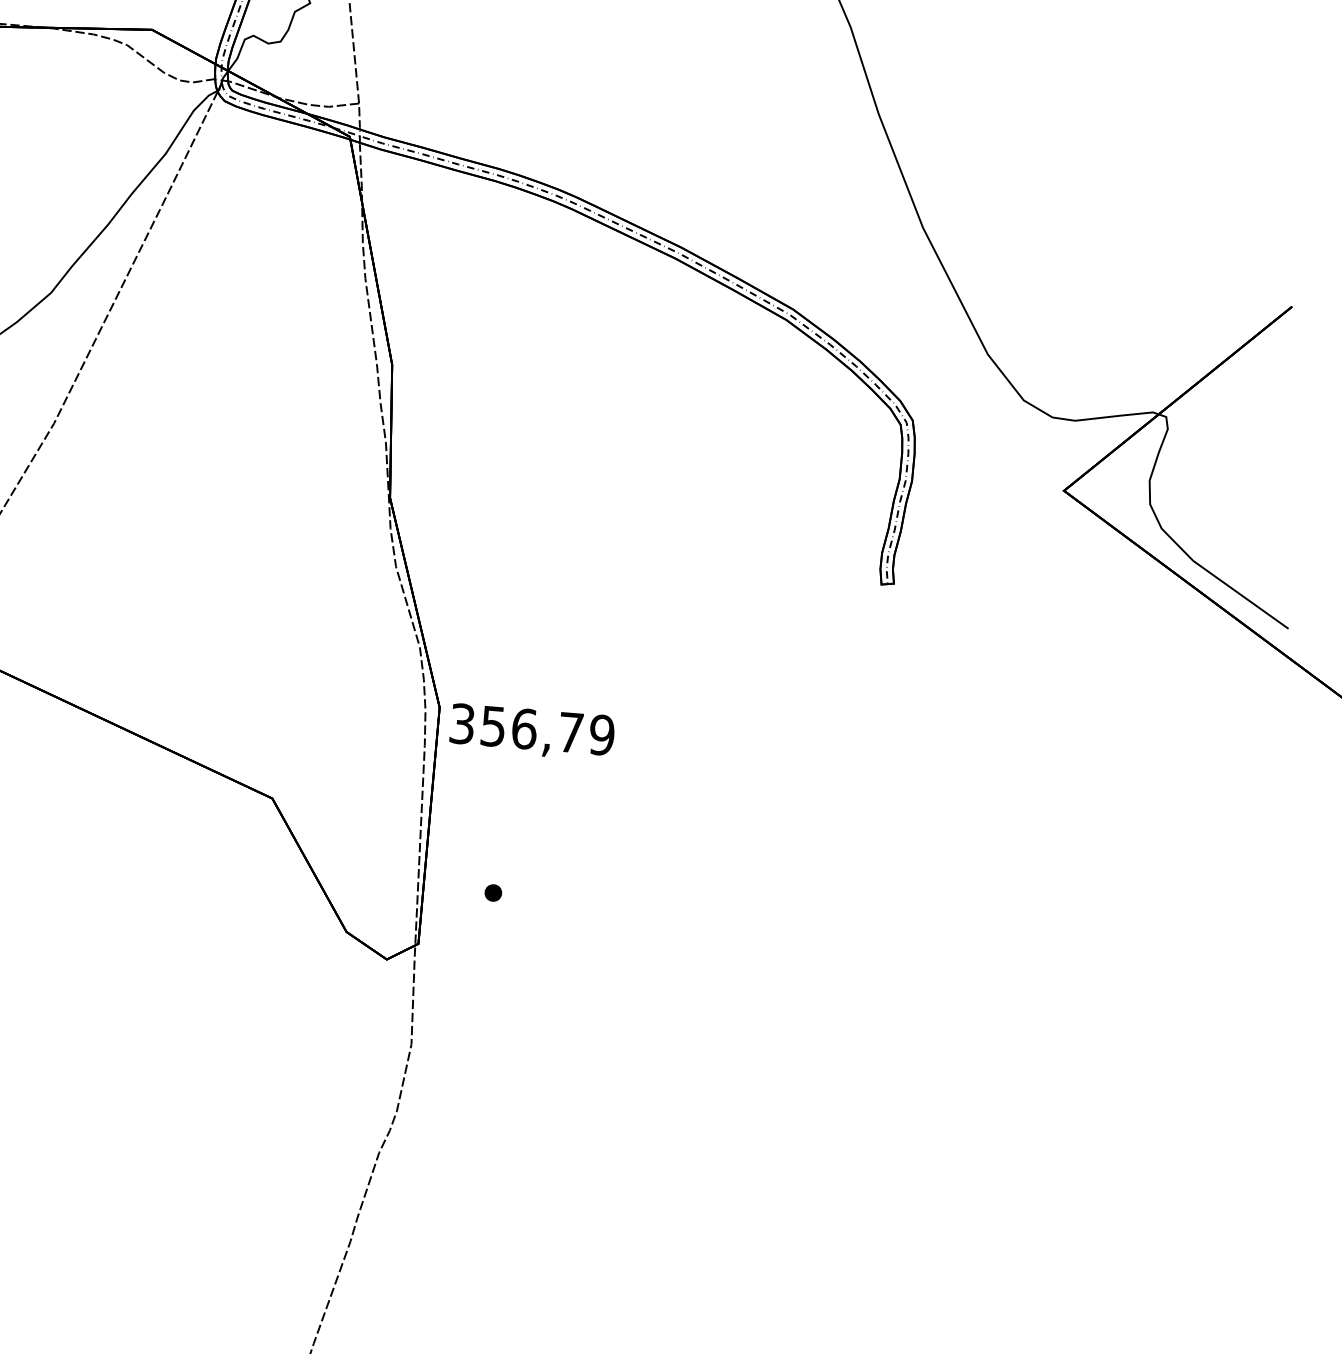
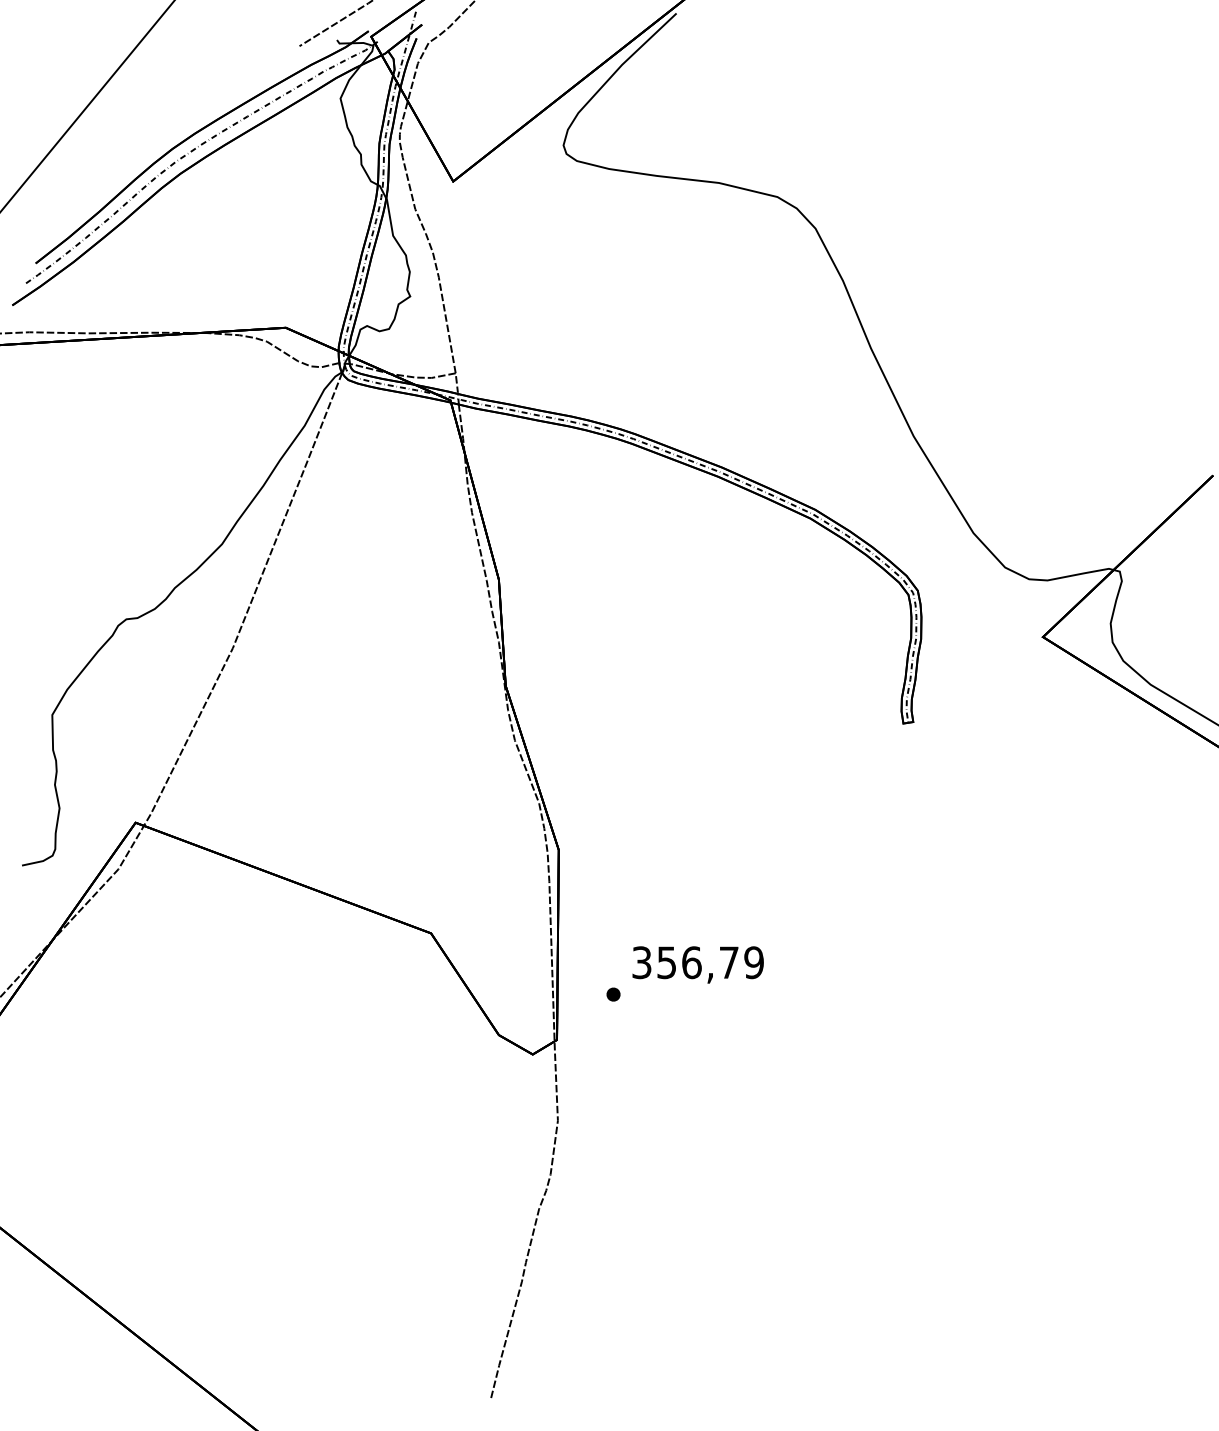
text: (531, 731) -> (697, 964), moved

